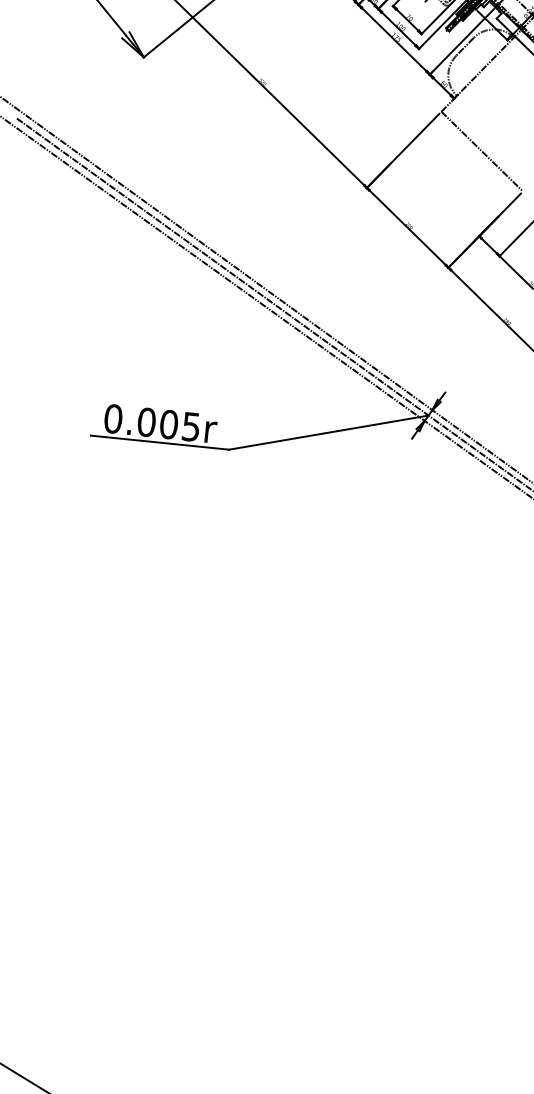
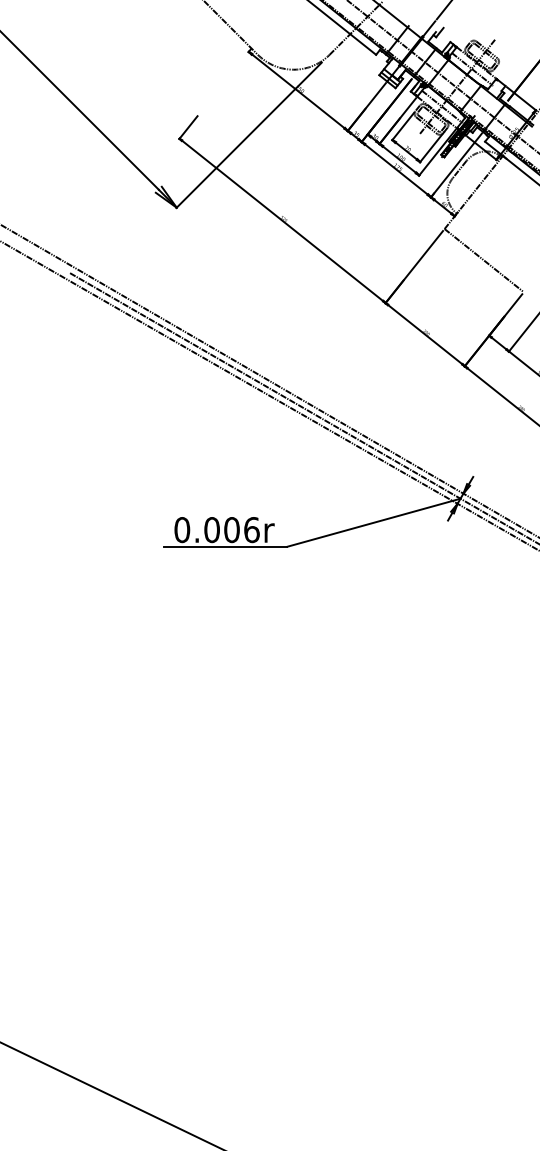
text: (190, 427) -> (251, 530), 0.005r -> 0.006r

